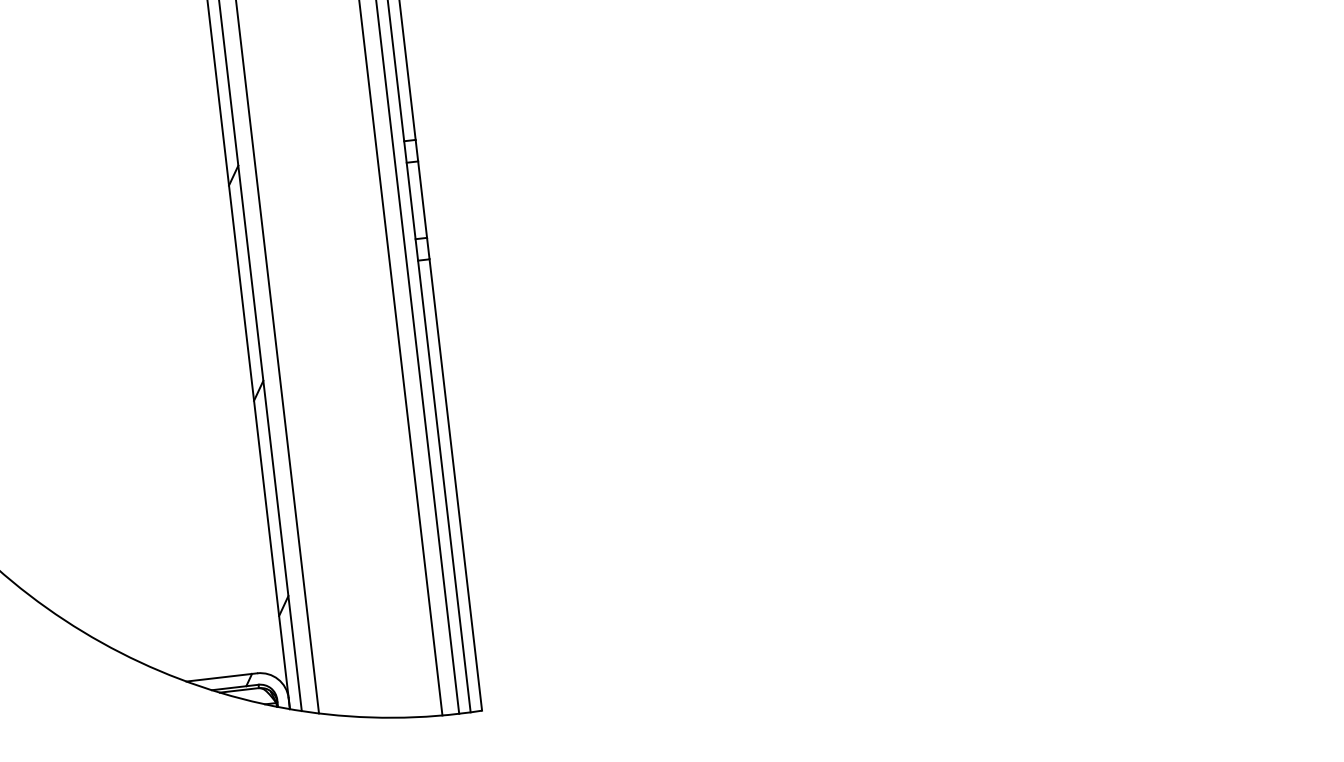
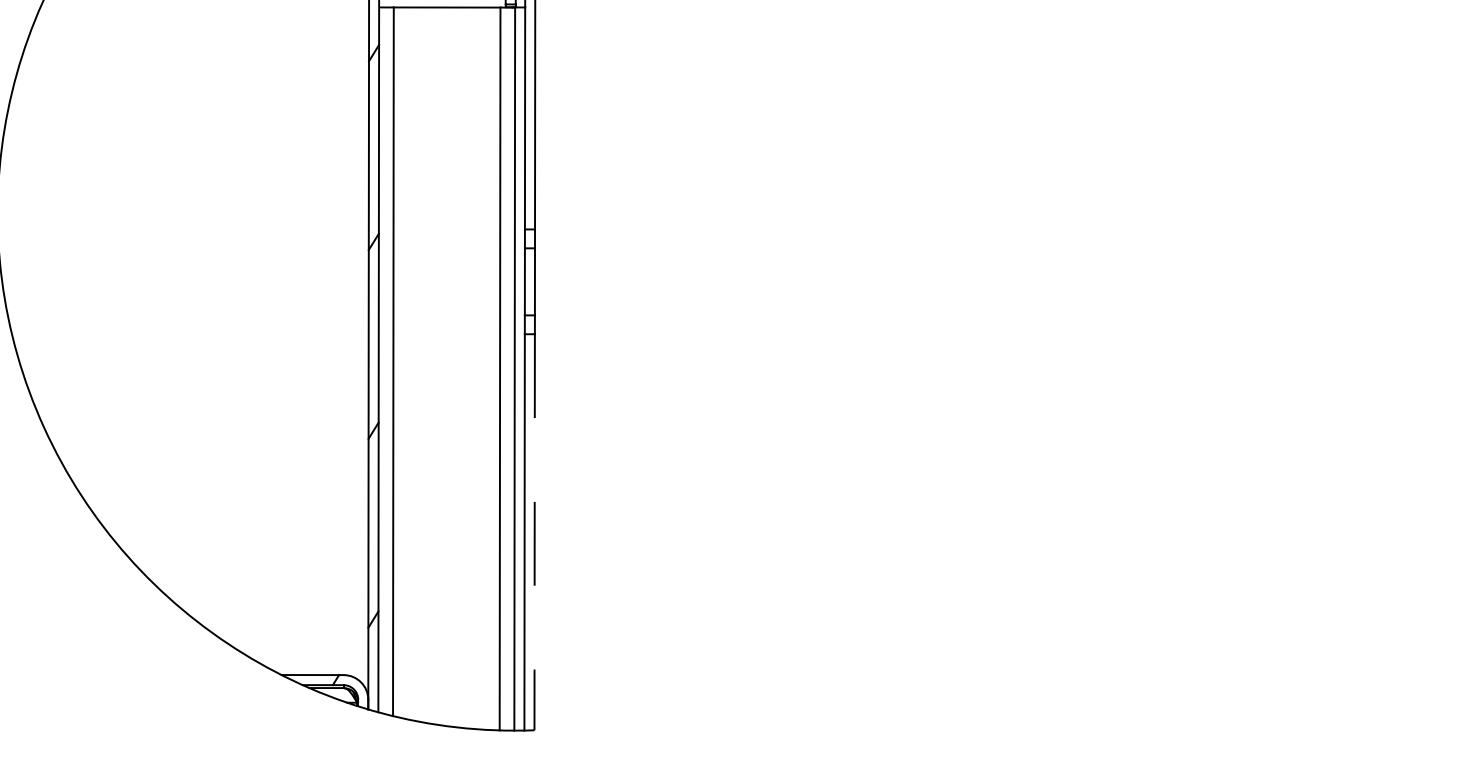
line: (455, 485) -> (534, 532), solid -> dashed

